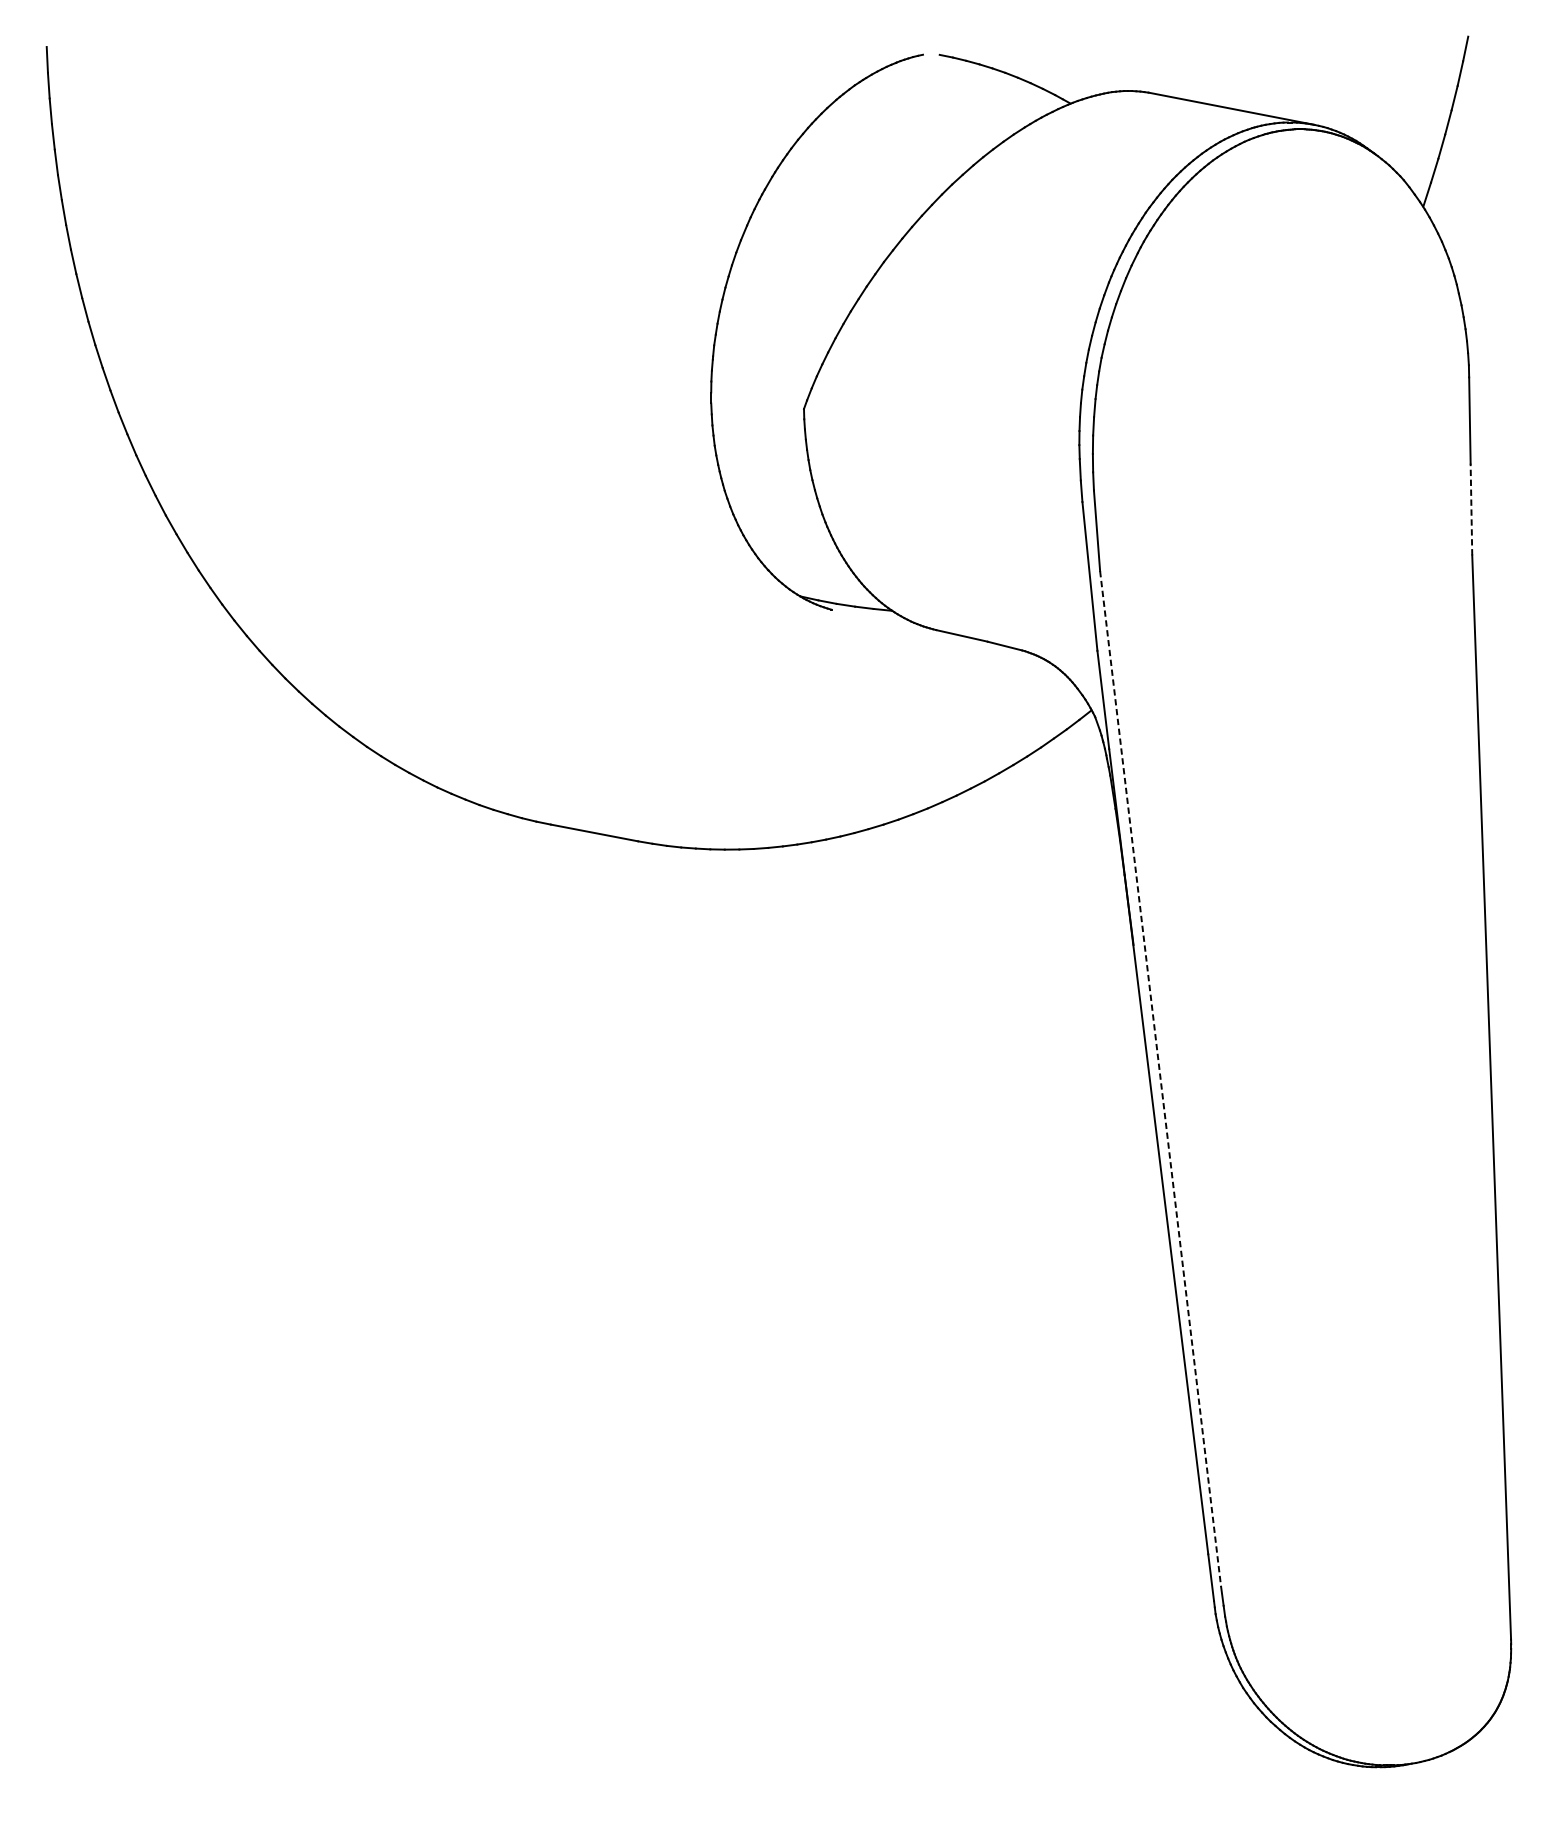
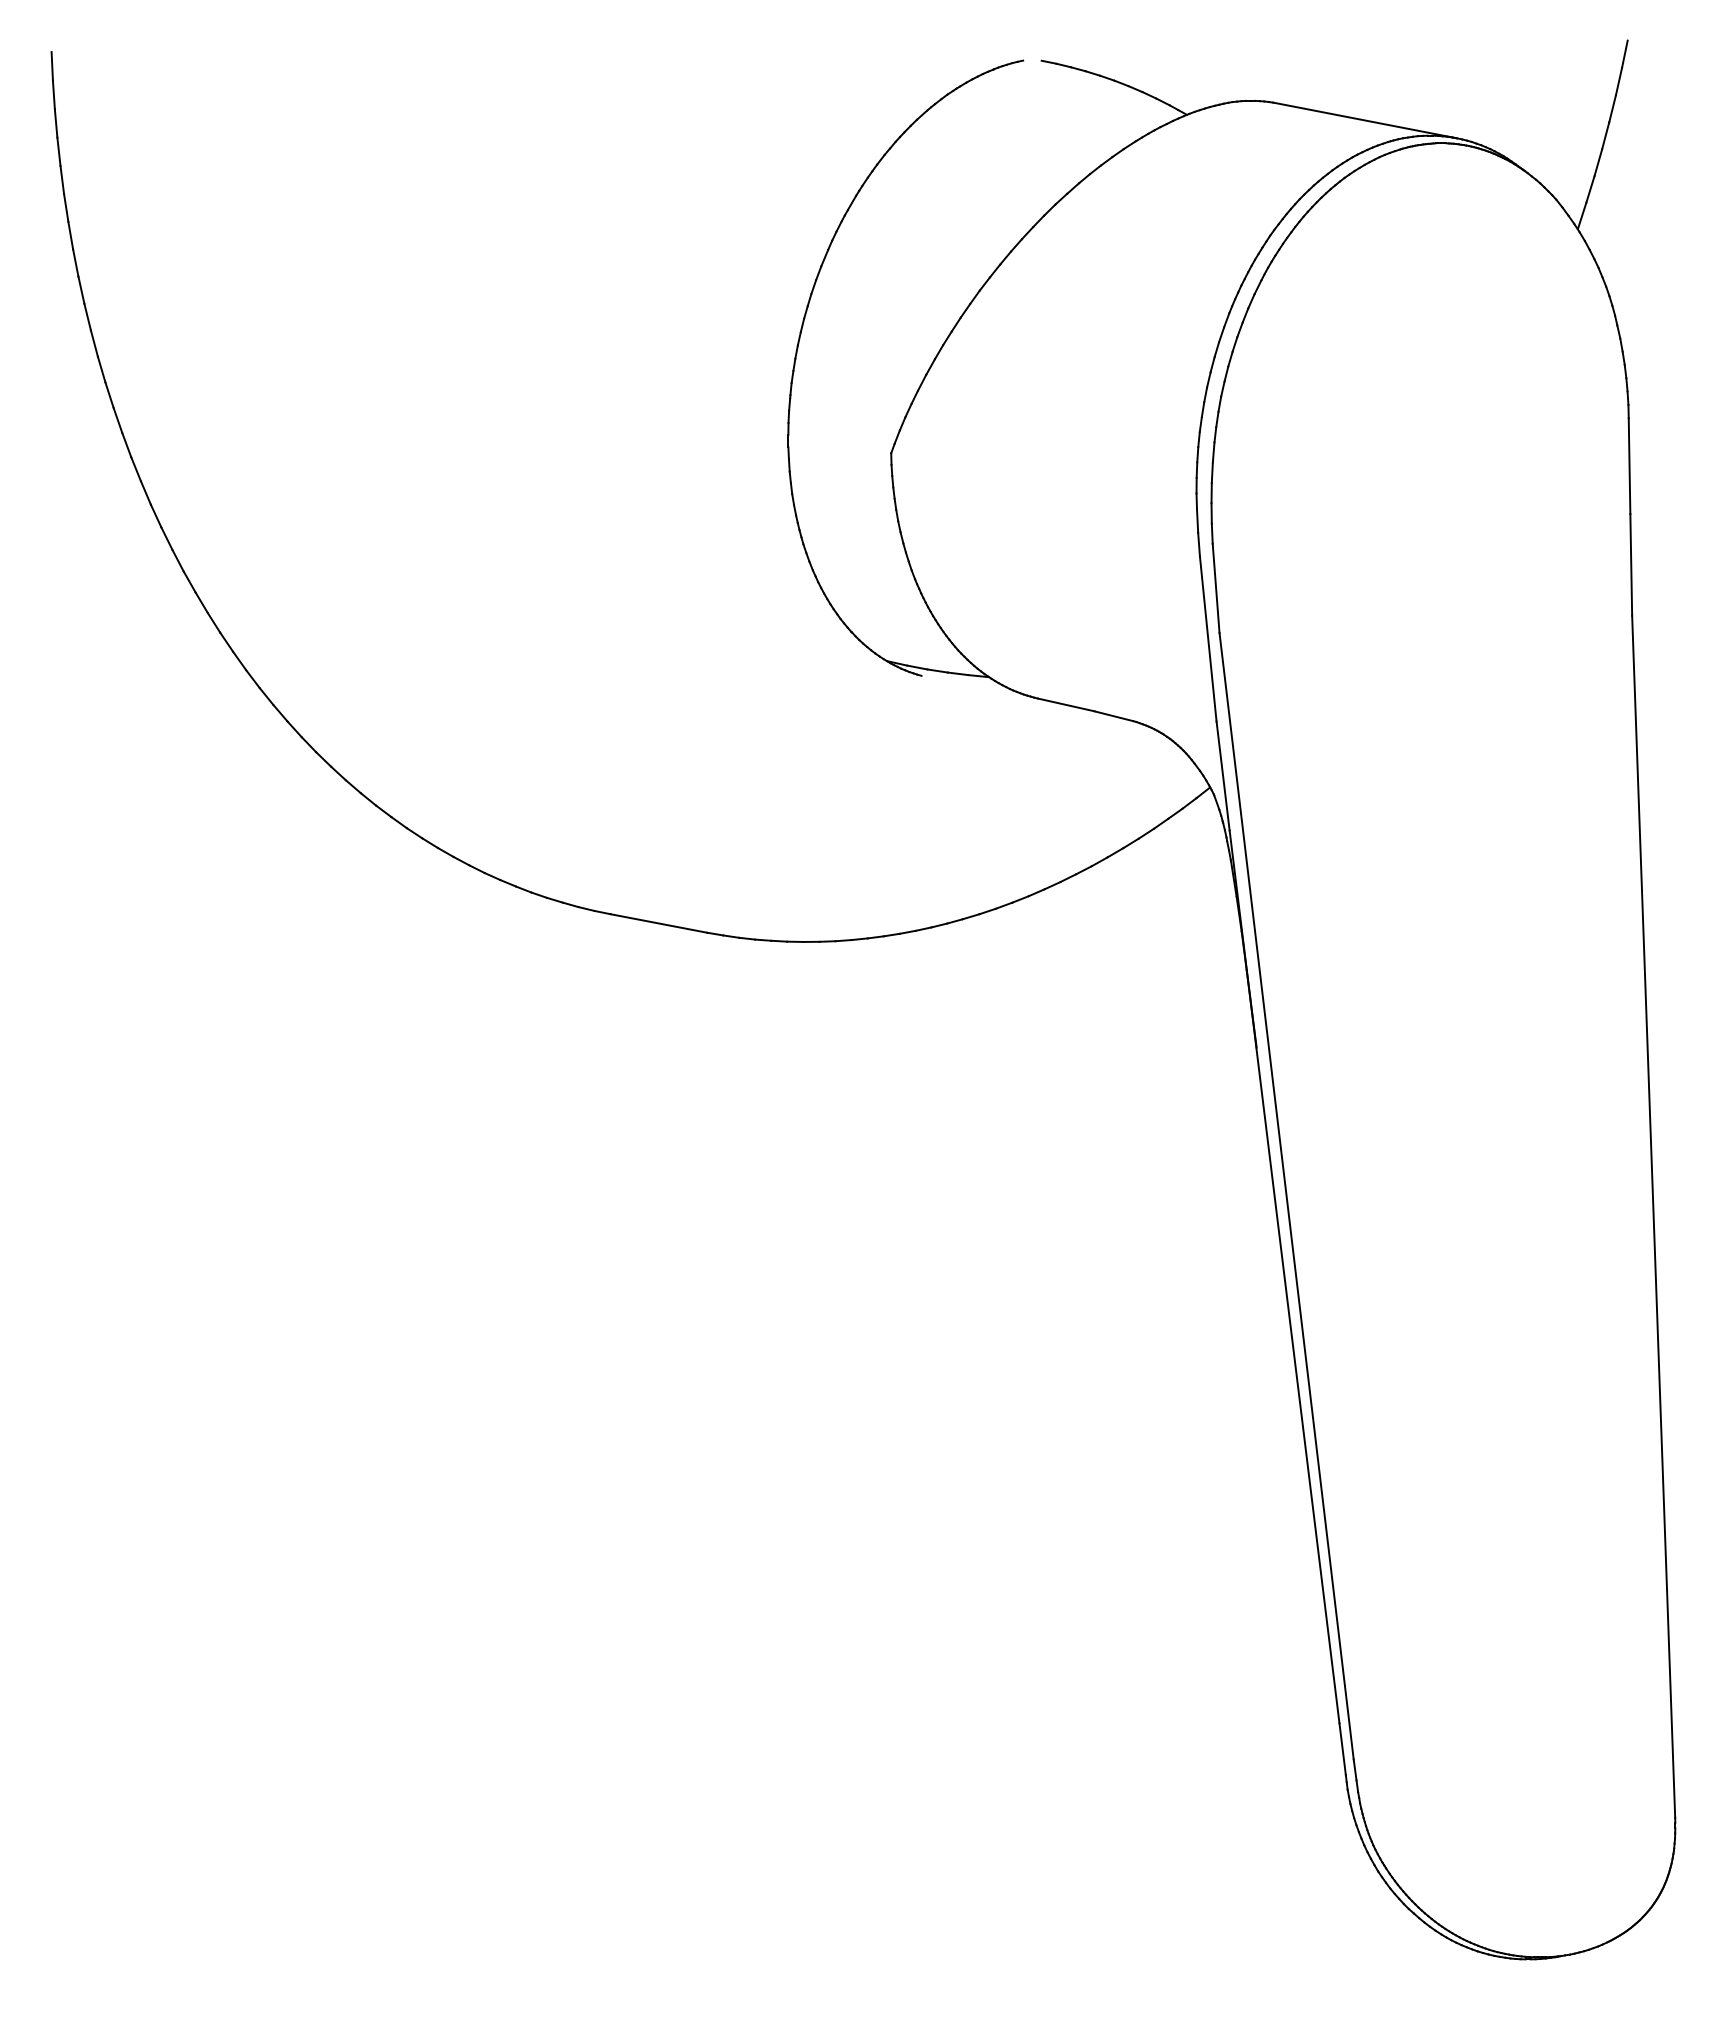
line: (1471, 509) -> (1631, 564), dashed -> solid
line: (1160, 1079) -> (1286, 1196), dashed -> solid

